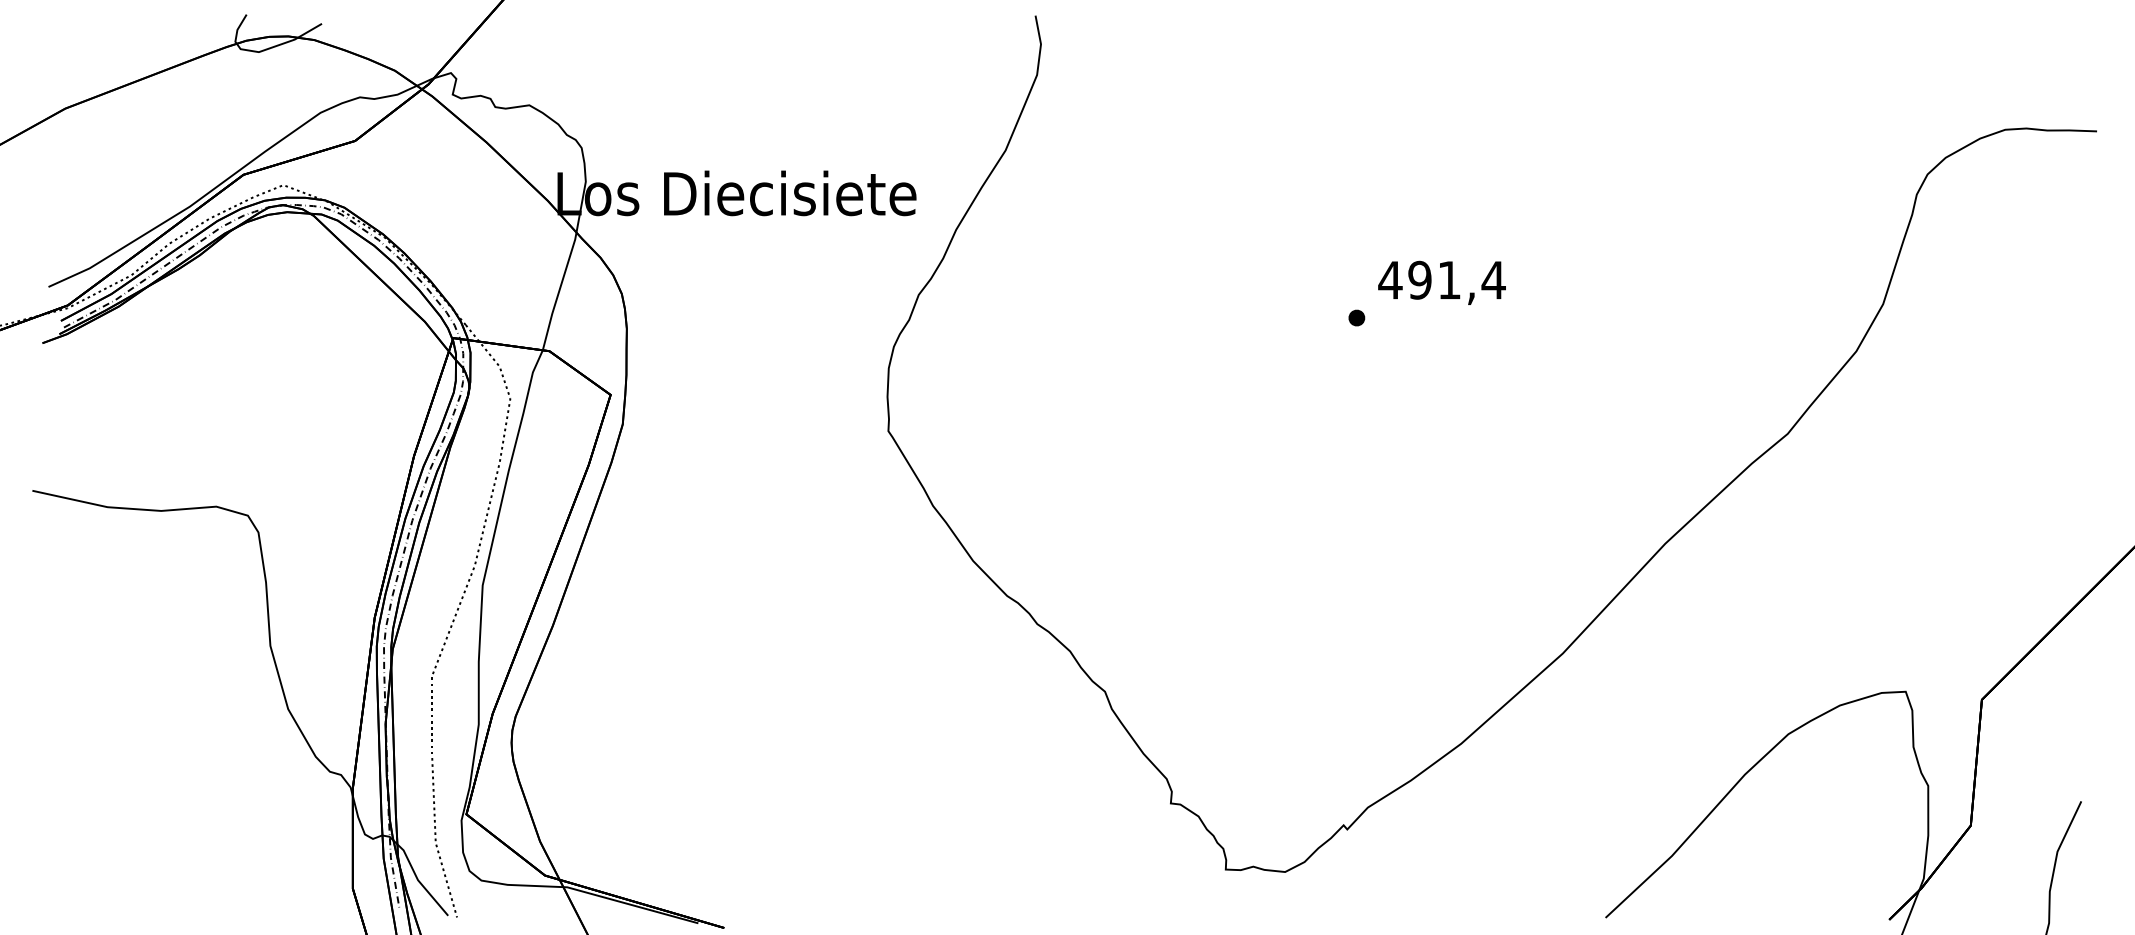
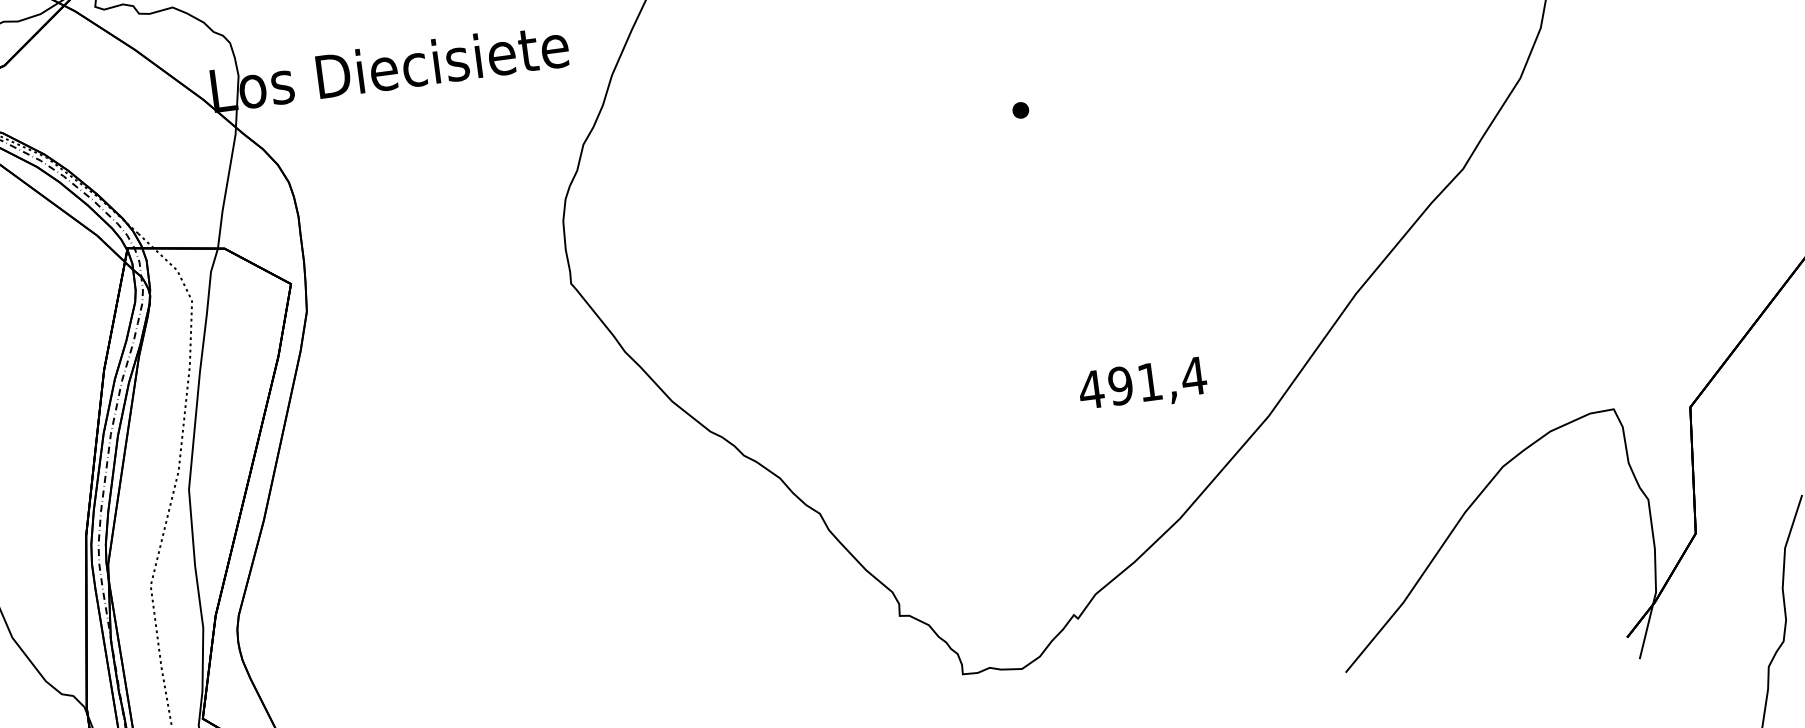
text: (1441, 282) -> (1142, 385), moved

